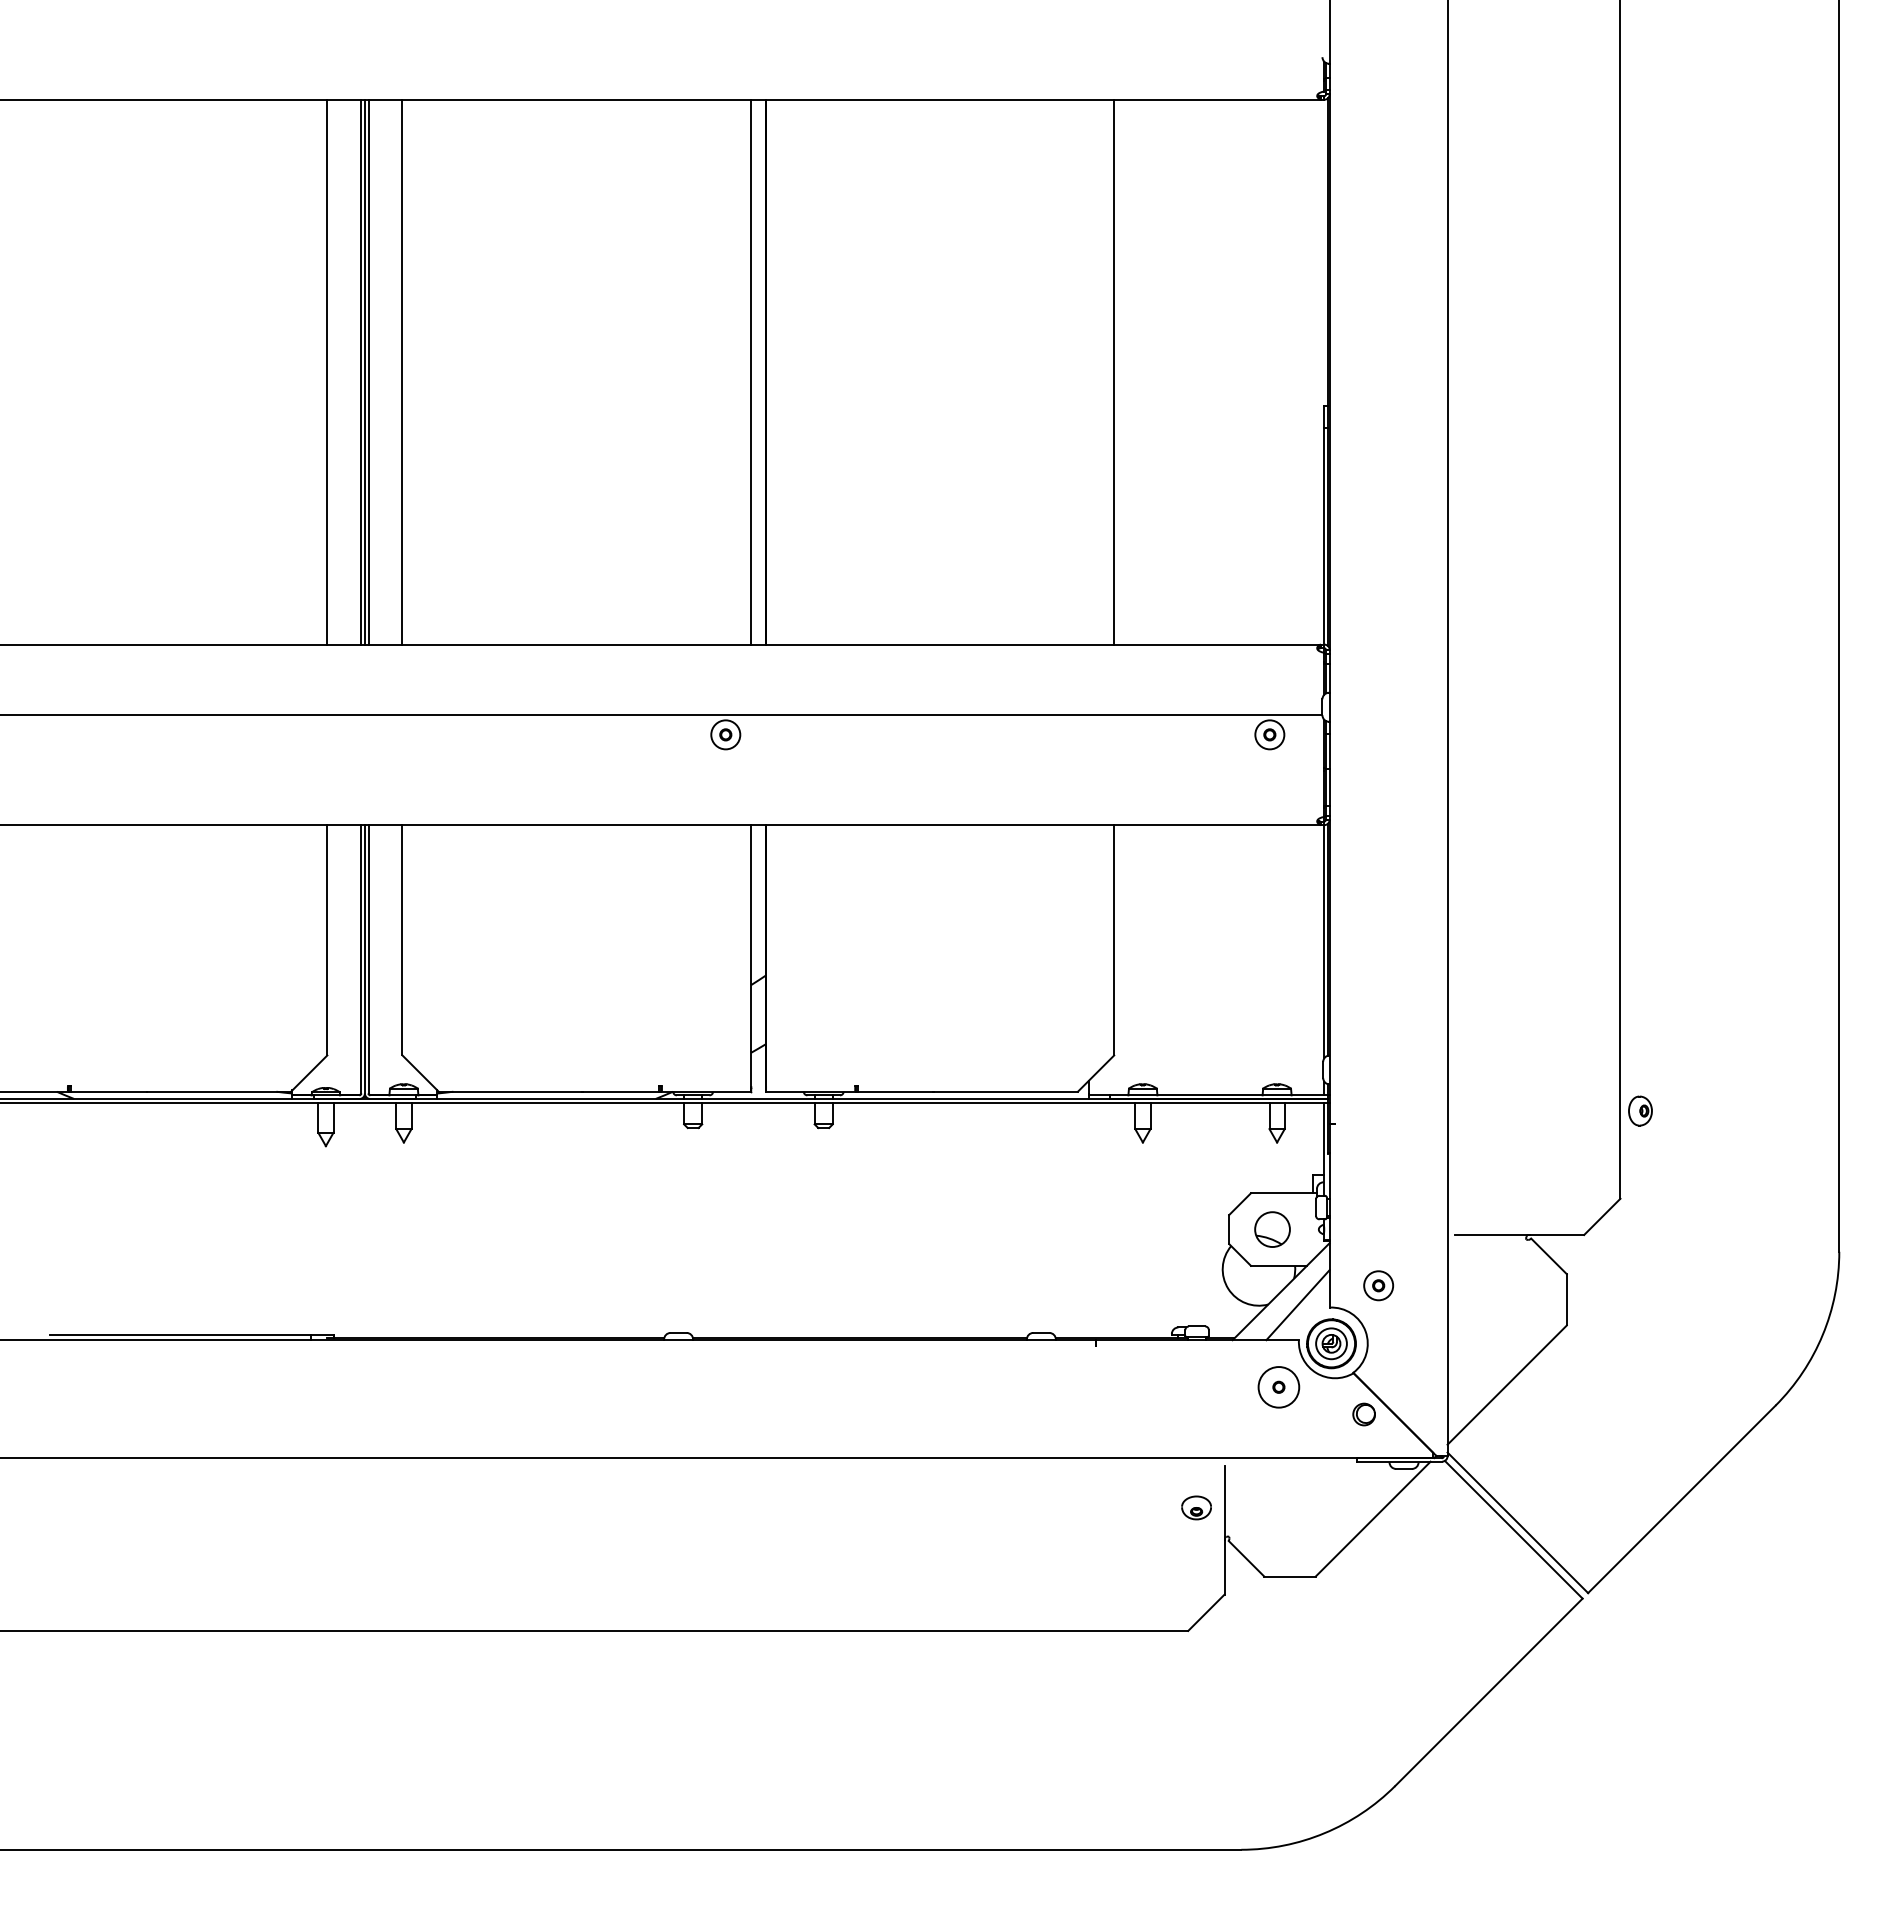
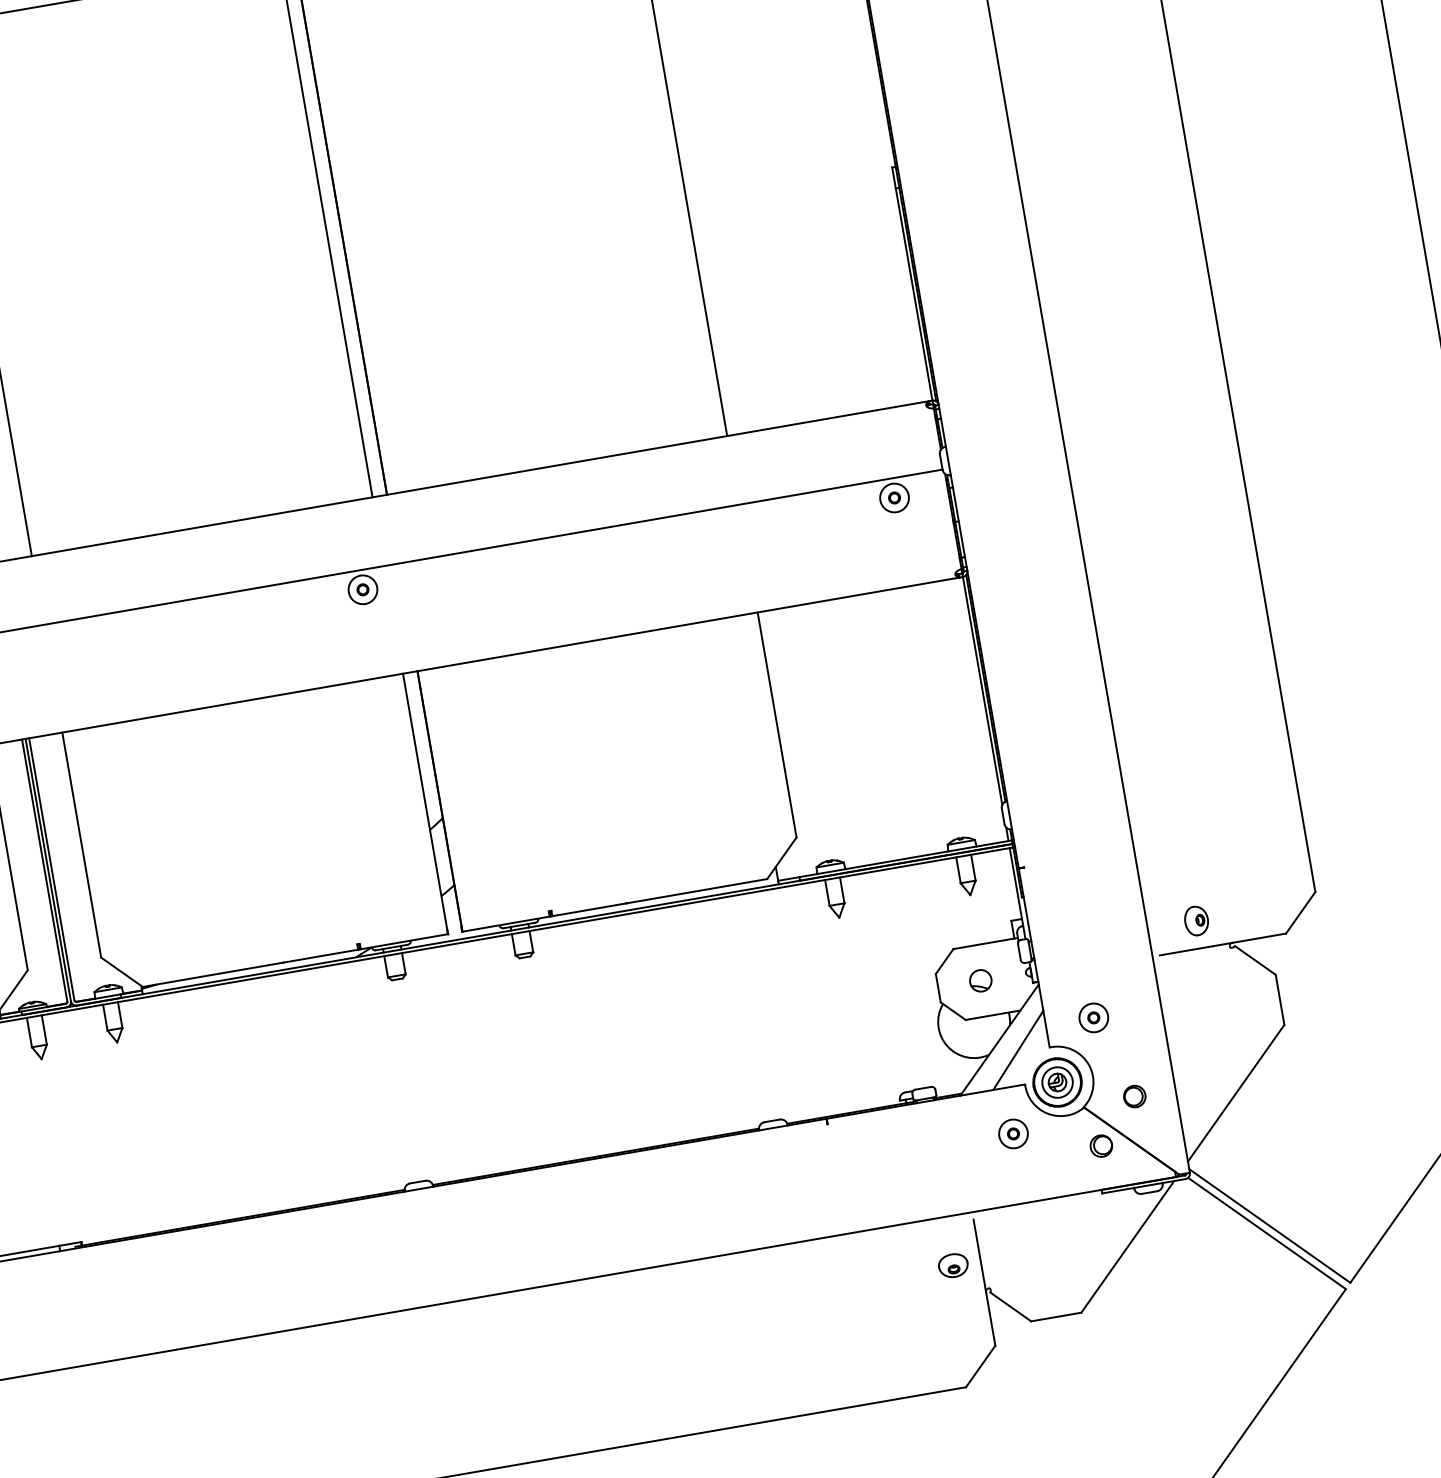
part: (1640, 1110) -> (1196, 920), moved
part: (1272, 1229) -> (980, 980), size x0.62
part: (1405, 1370) -> (1134, 1096), added
circle: (1278, 1386) -> (1012, 1133), size x0.71

